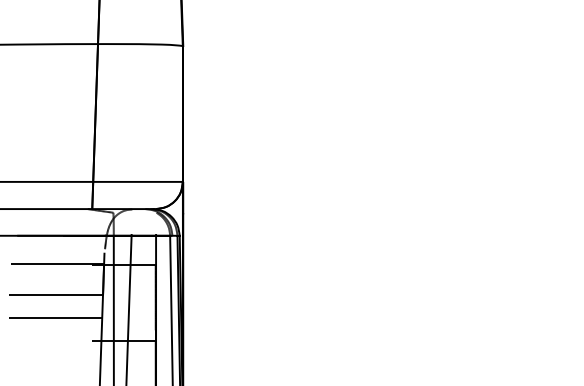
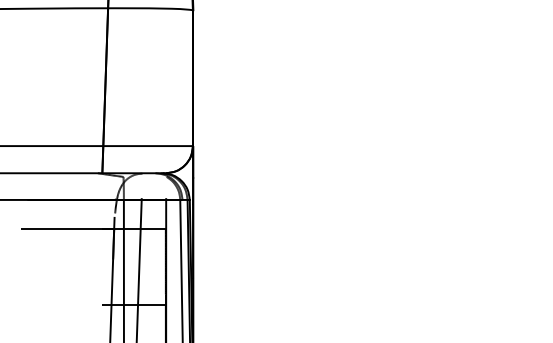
line: (56, 295) -> (66, 259), removed
line: (55, 318) -> (65, 282), removed

